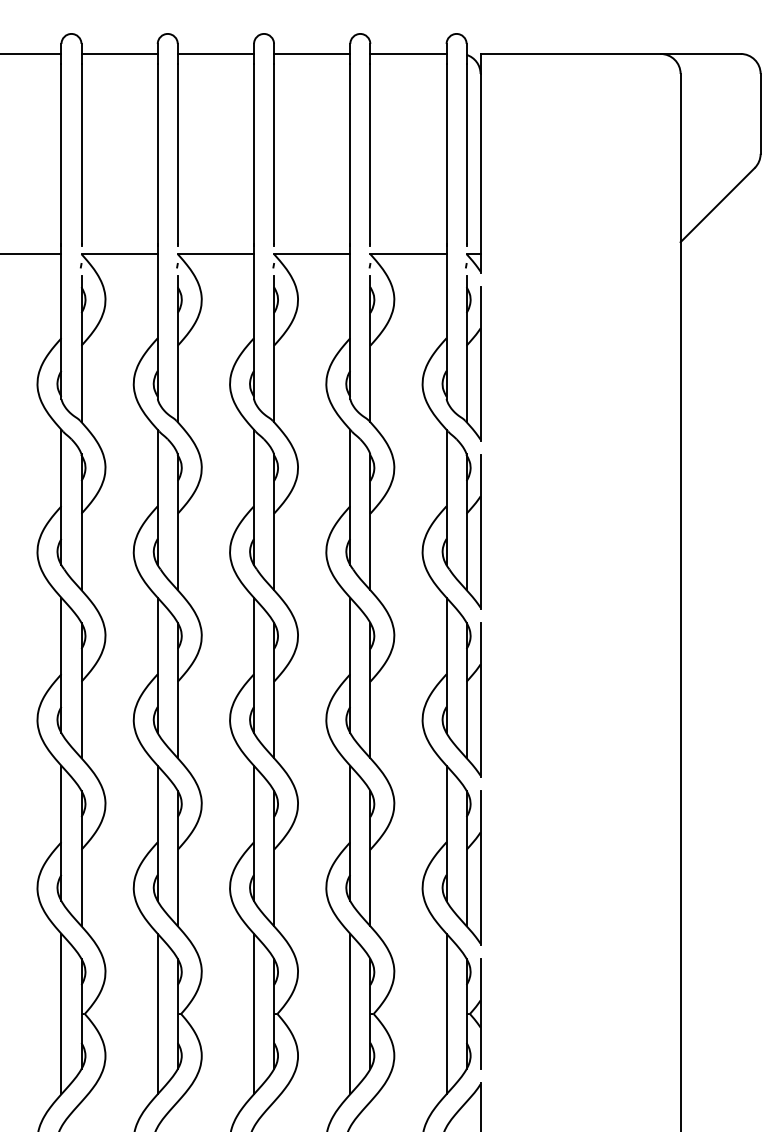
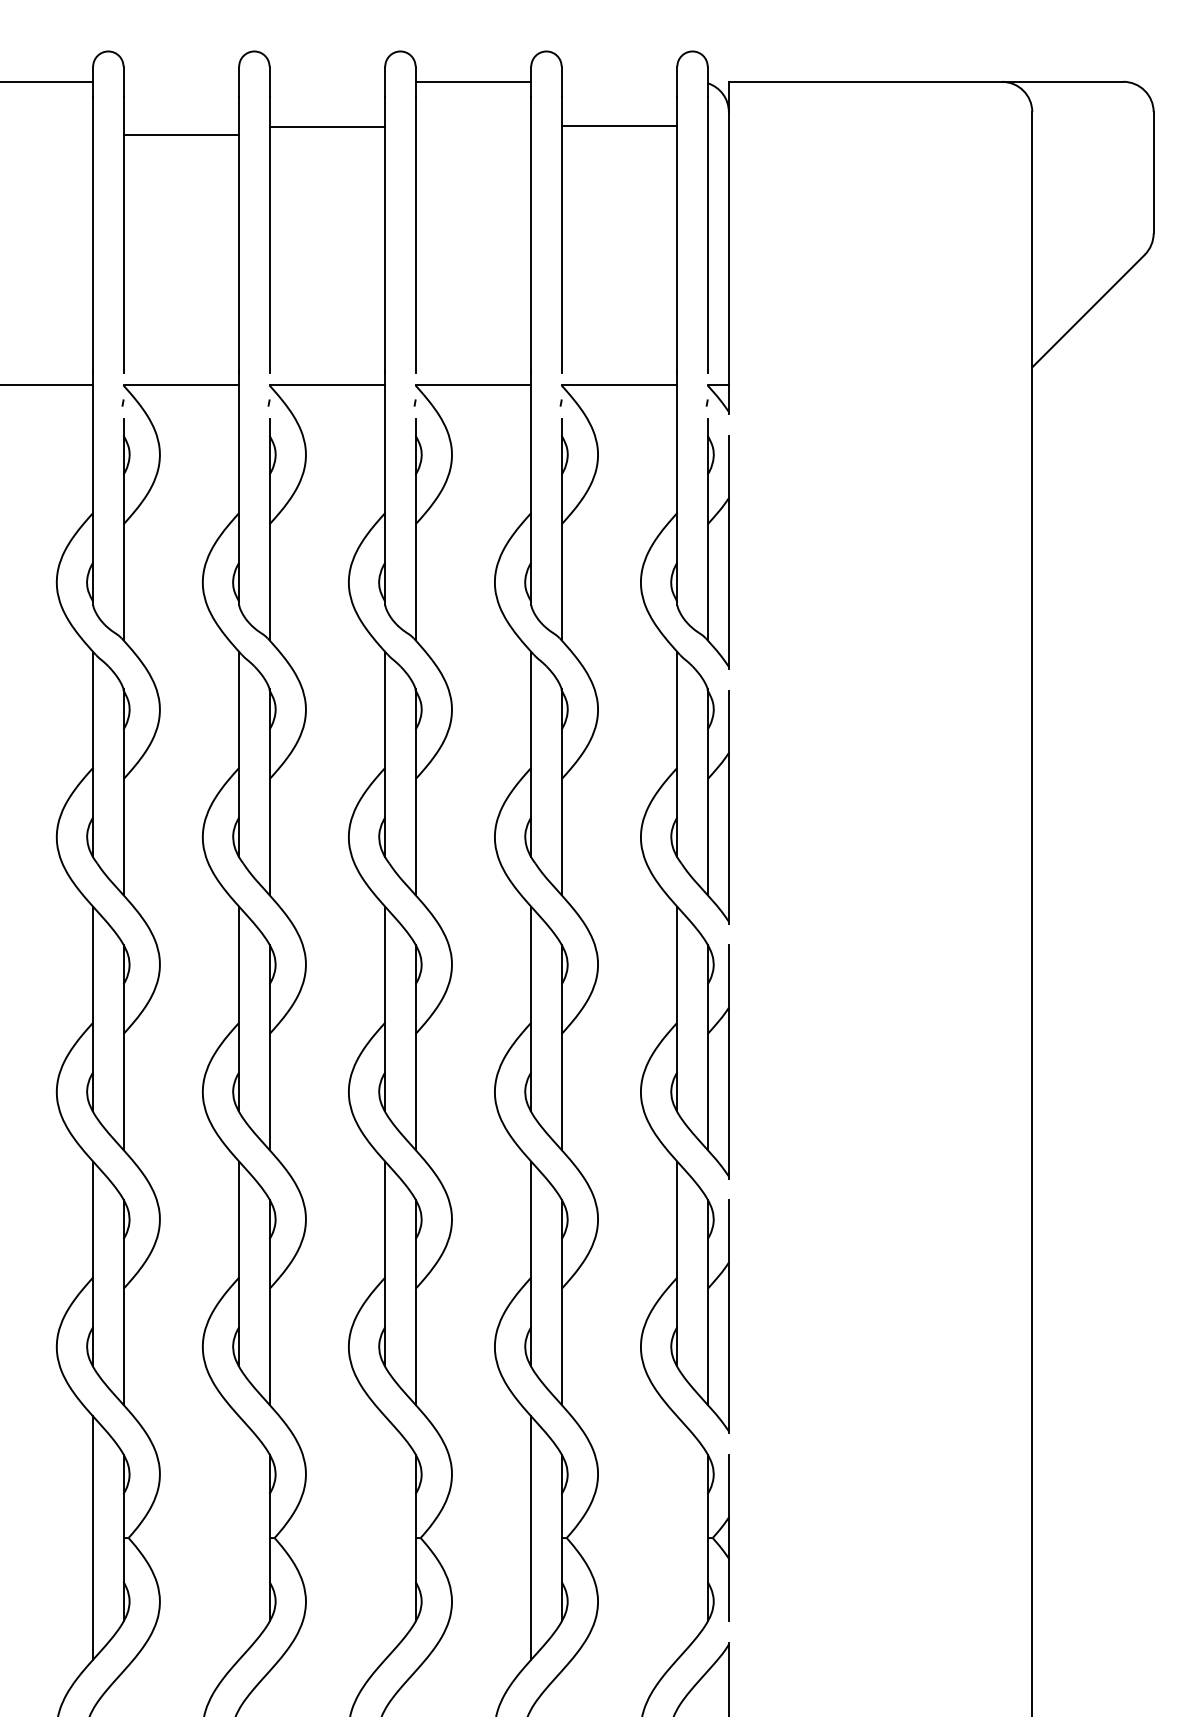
line: (119, 53) -> (181, 134), moved
line: (215, 53) -> (326, 126), moved
line: (408, 53) -> (619, 125), moved
line: (157, 1013) -> (238, 1537), removed
line: (254, 1013) -> (385, 1537), removed
line: (446, 1013) -> (677, 1537), removed

